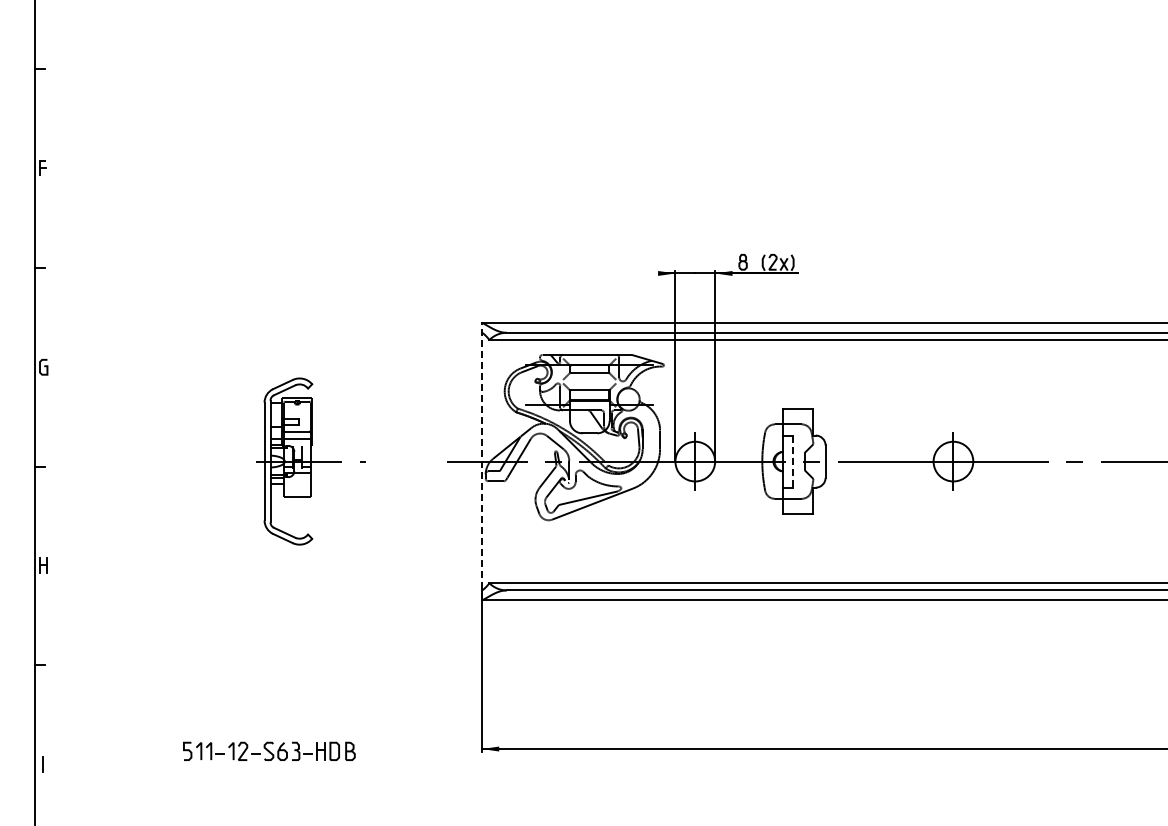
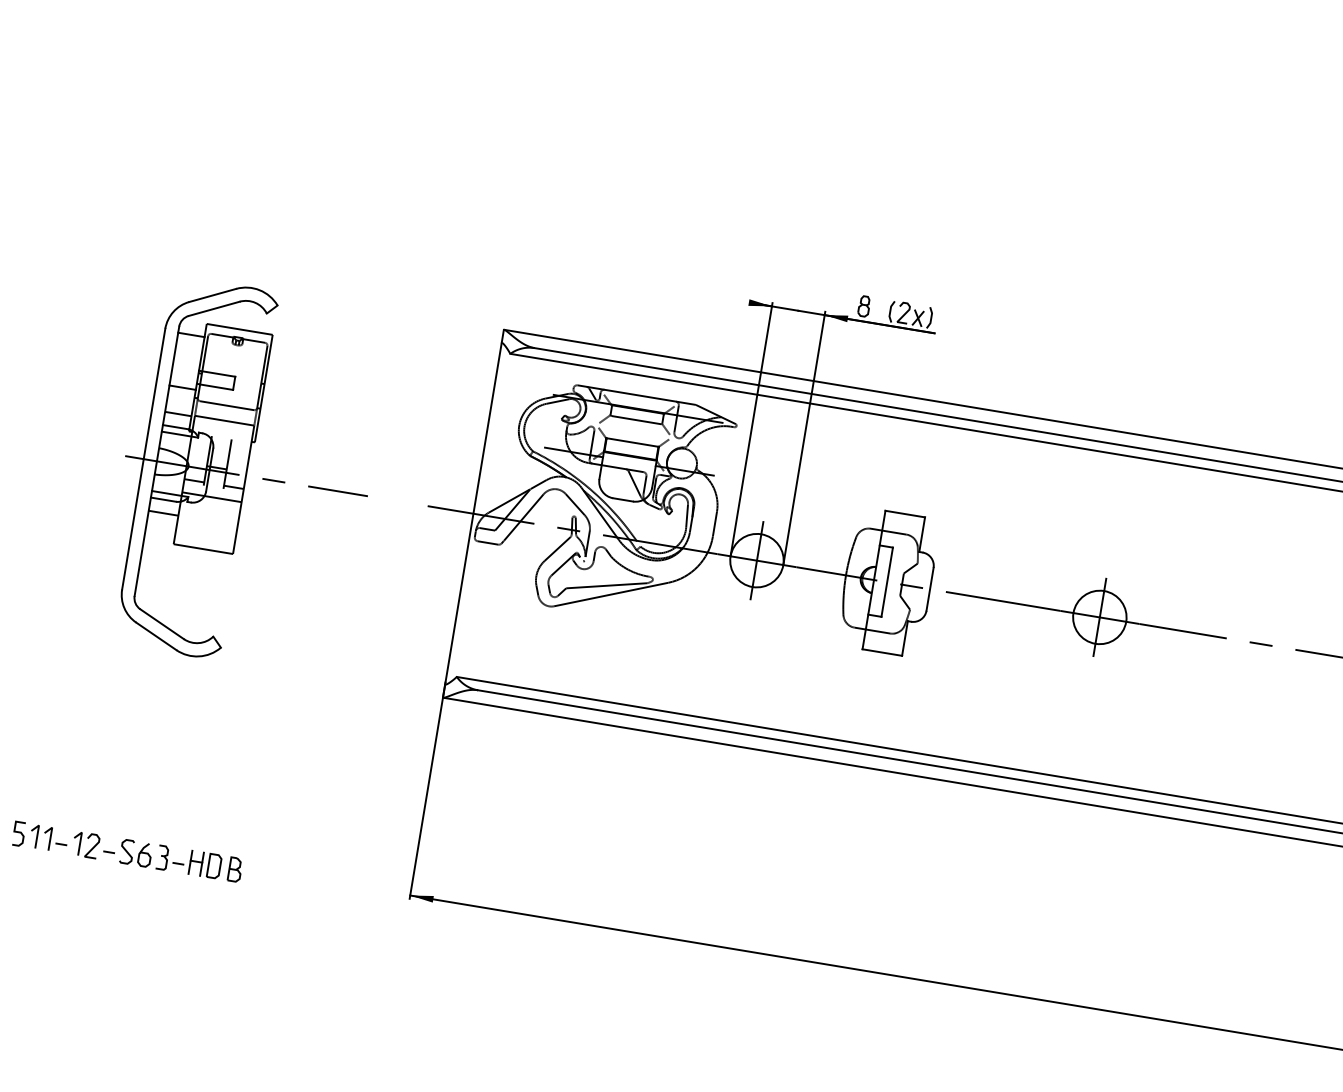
part: (310, 461) -> (245, 475), size x1.67
line: (481, 461) -> (473, 513), dashed -> solid
line: (793, 462) -> (887, 583), dashed -> solid

